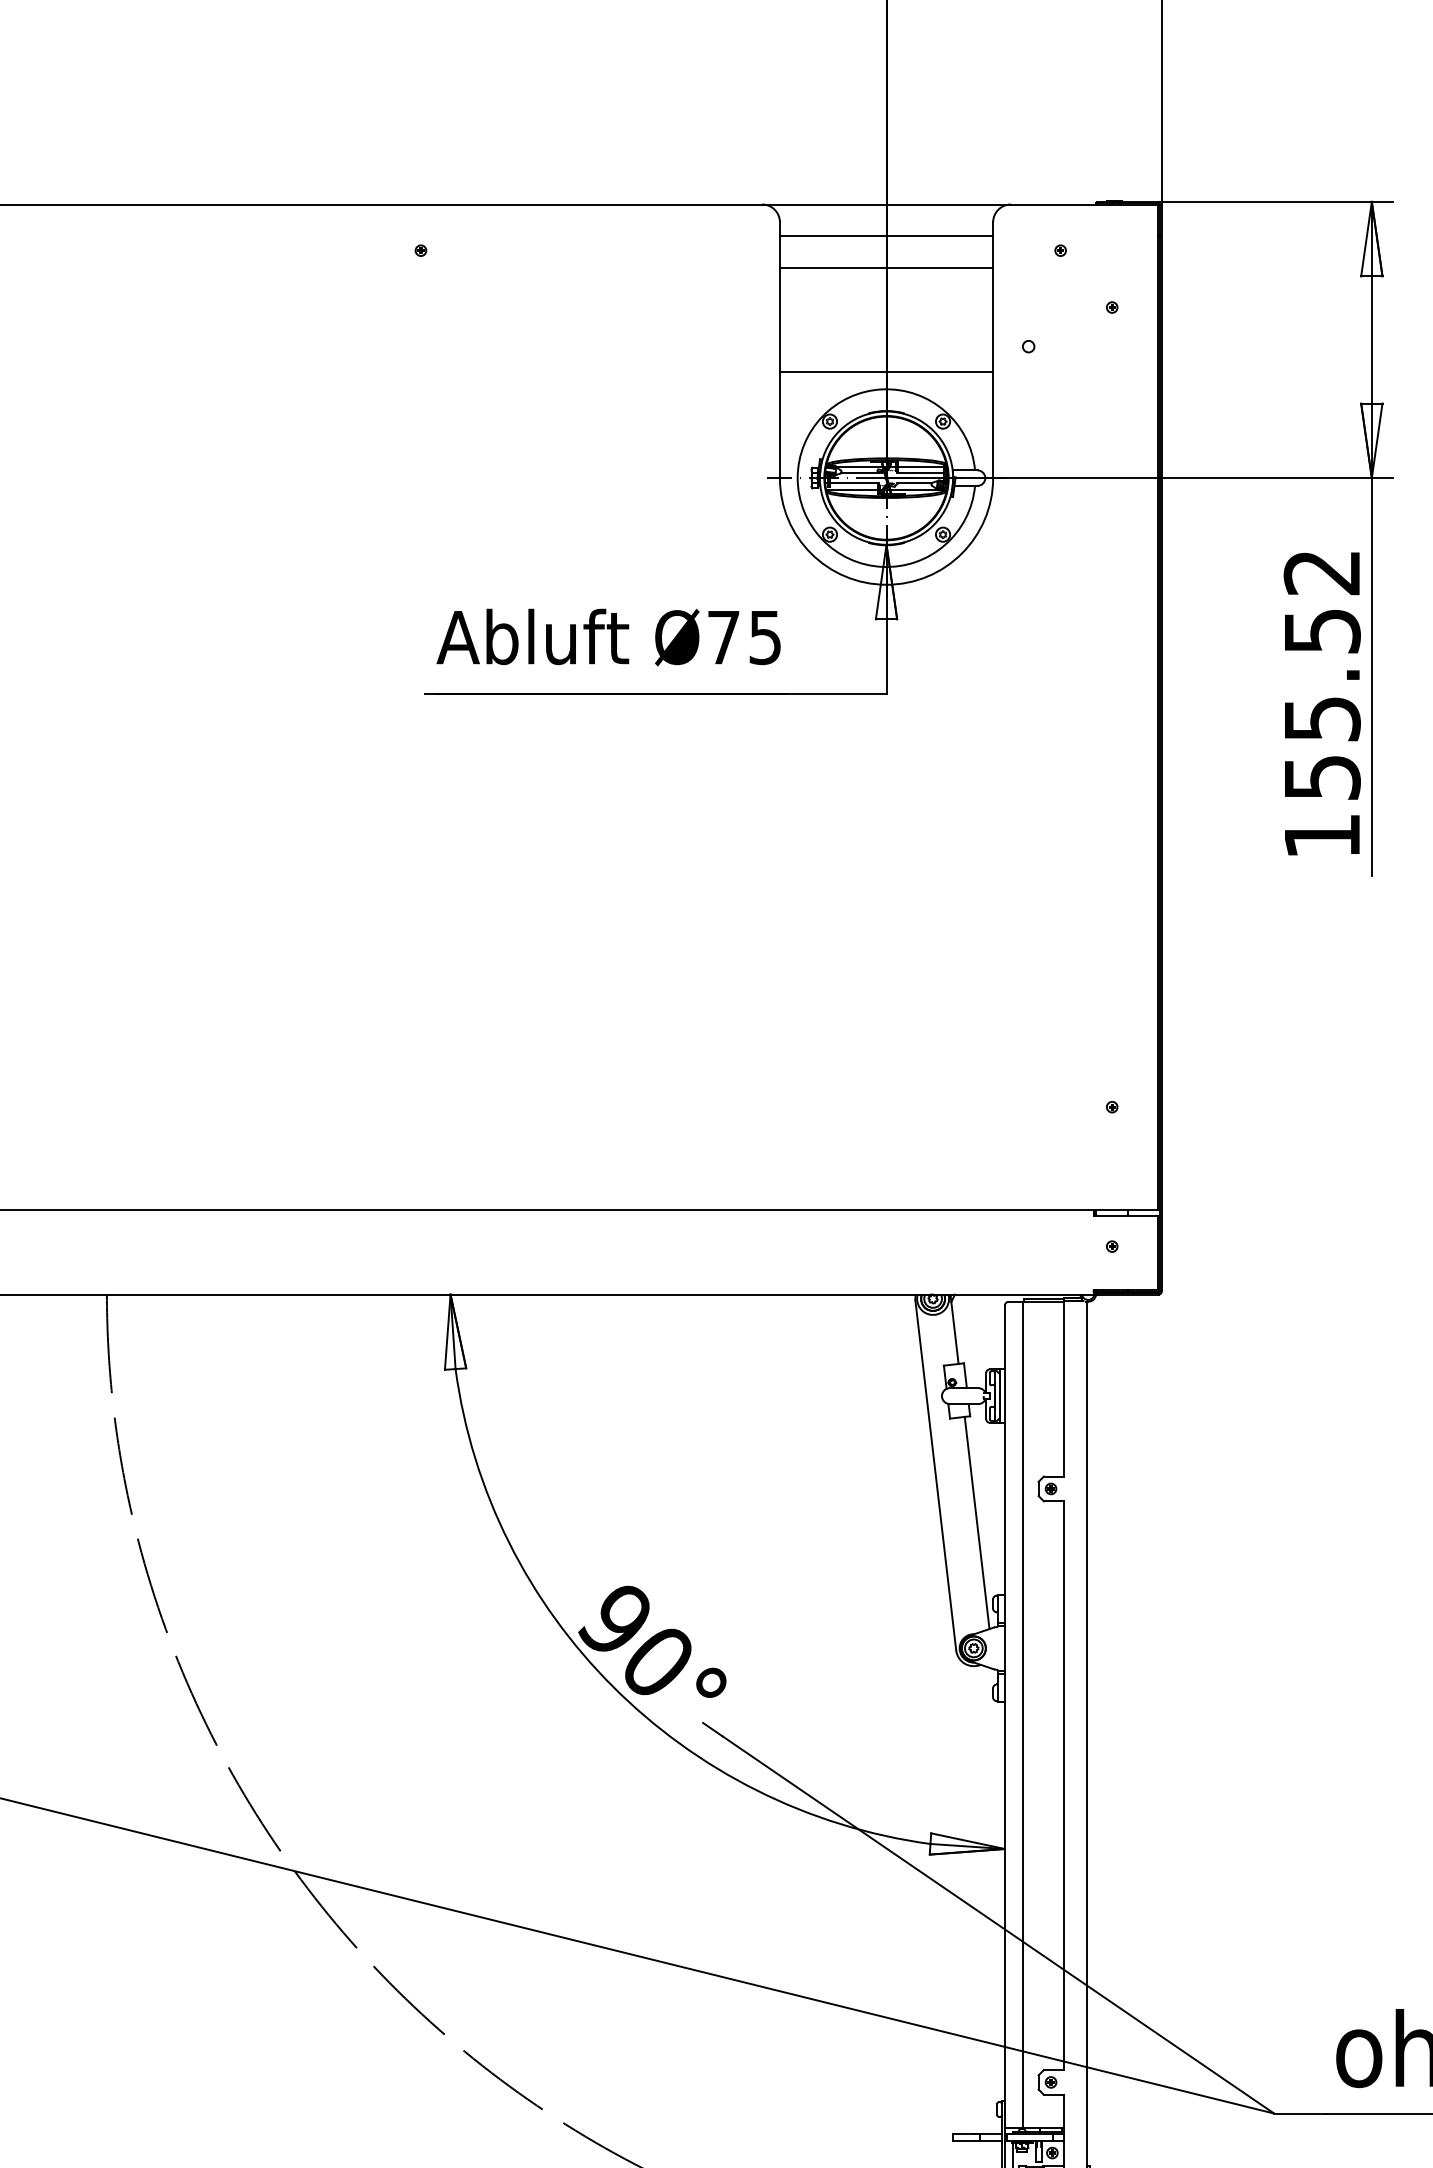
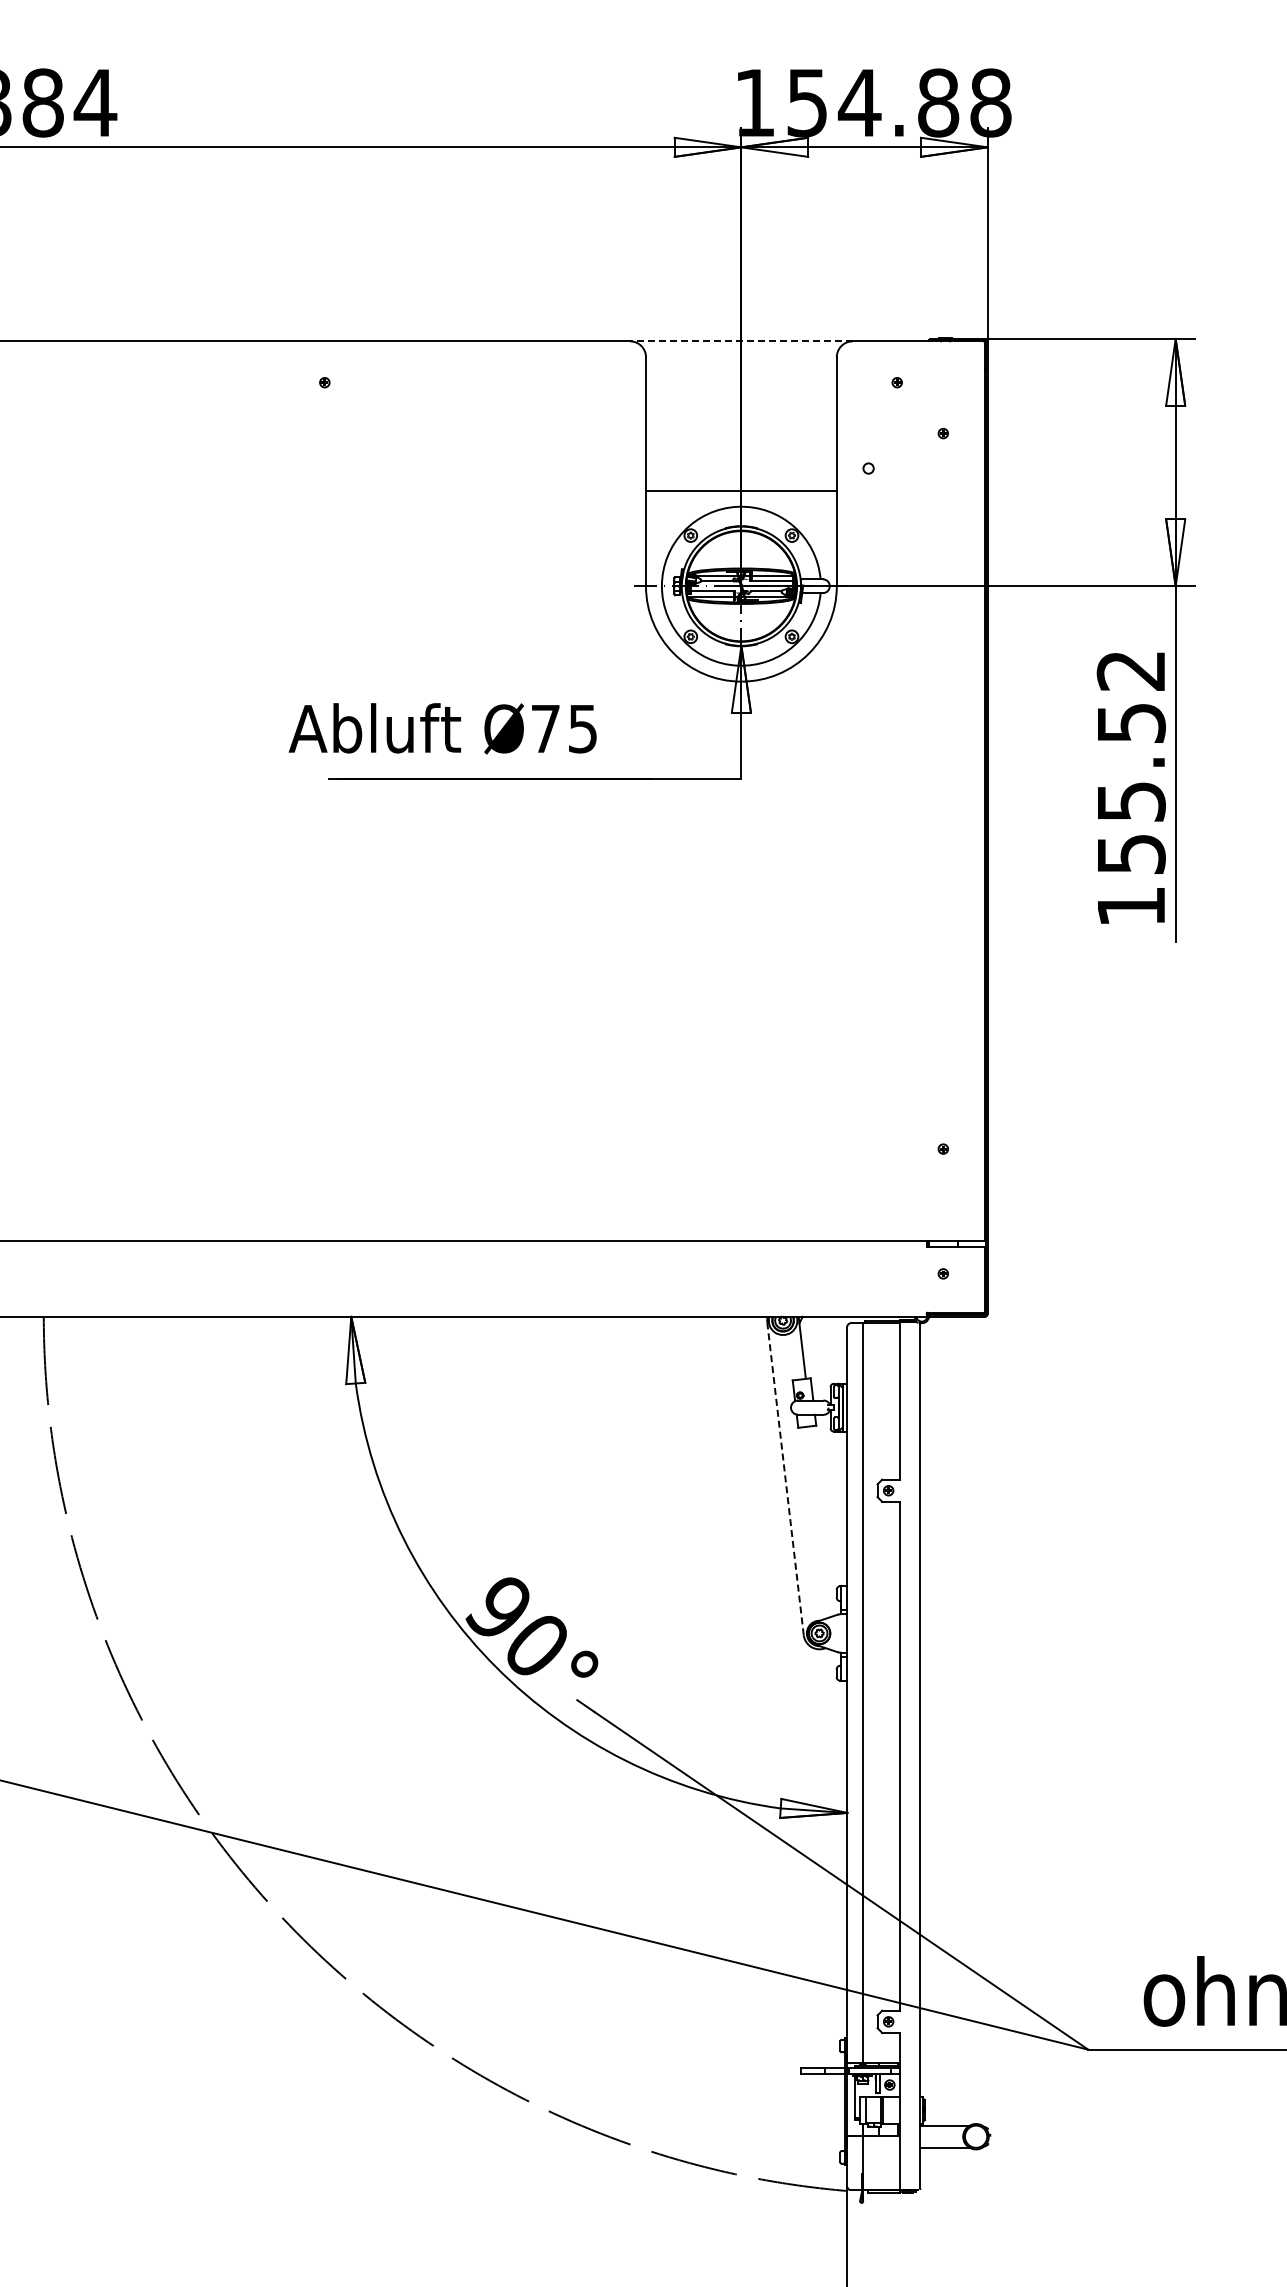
line: (885, 204) -> (740, 341), solid -> dashed
line: (886, 235) -> (741, 369), removed
line: (886, 268) -> (741, 398), removed
text: (608, 637) -> (442, 728), moved
line: (935, 1475) -> (785, 1478), solid -> dashed
line: (977, 1523) -> (822, 1521), removed

